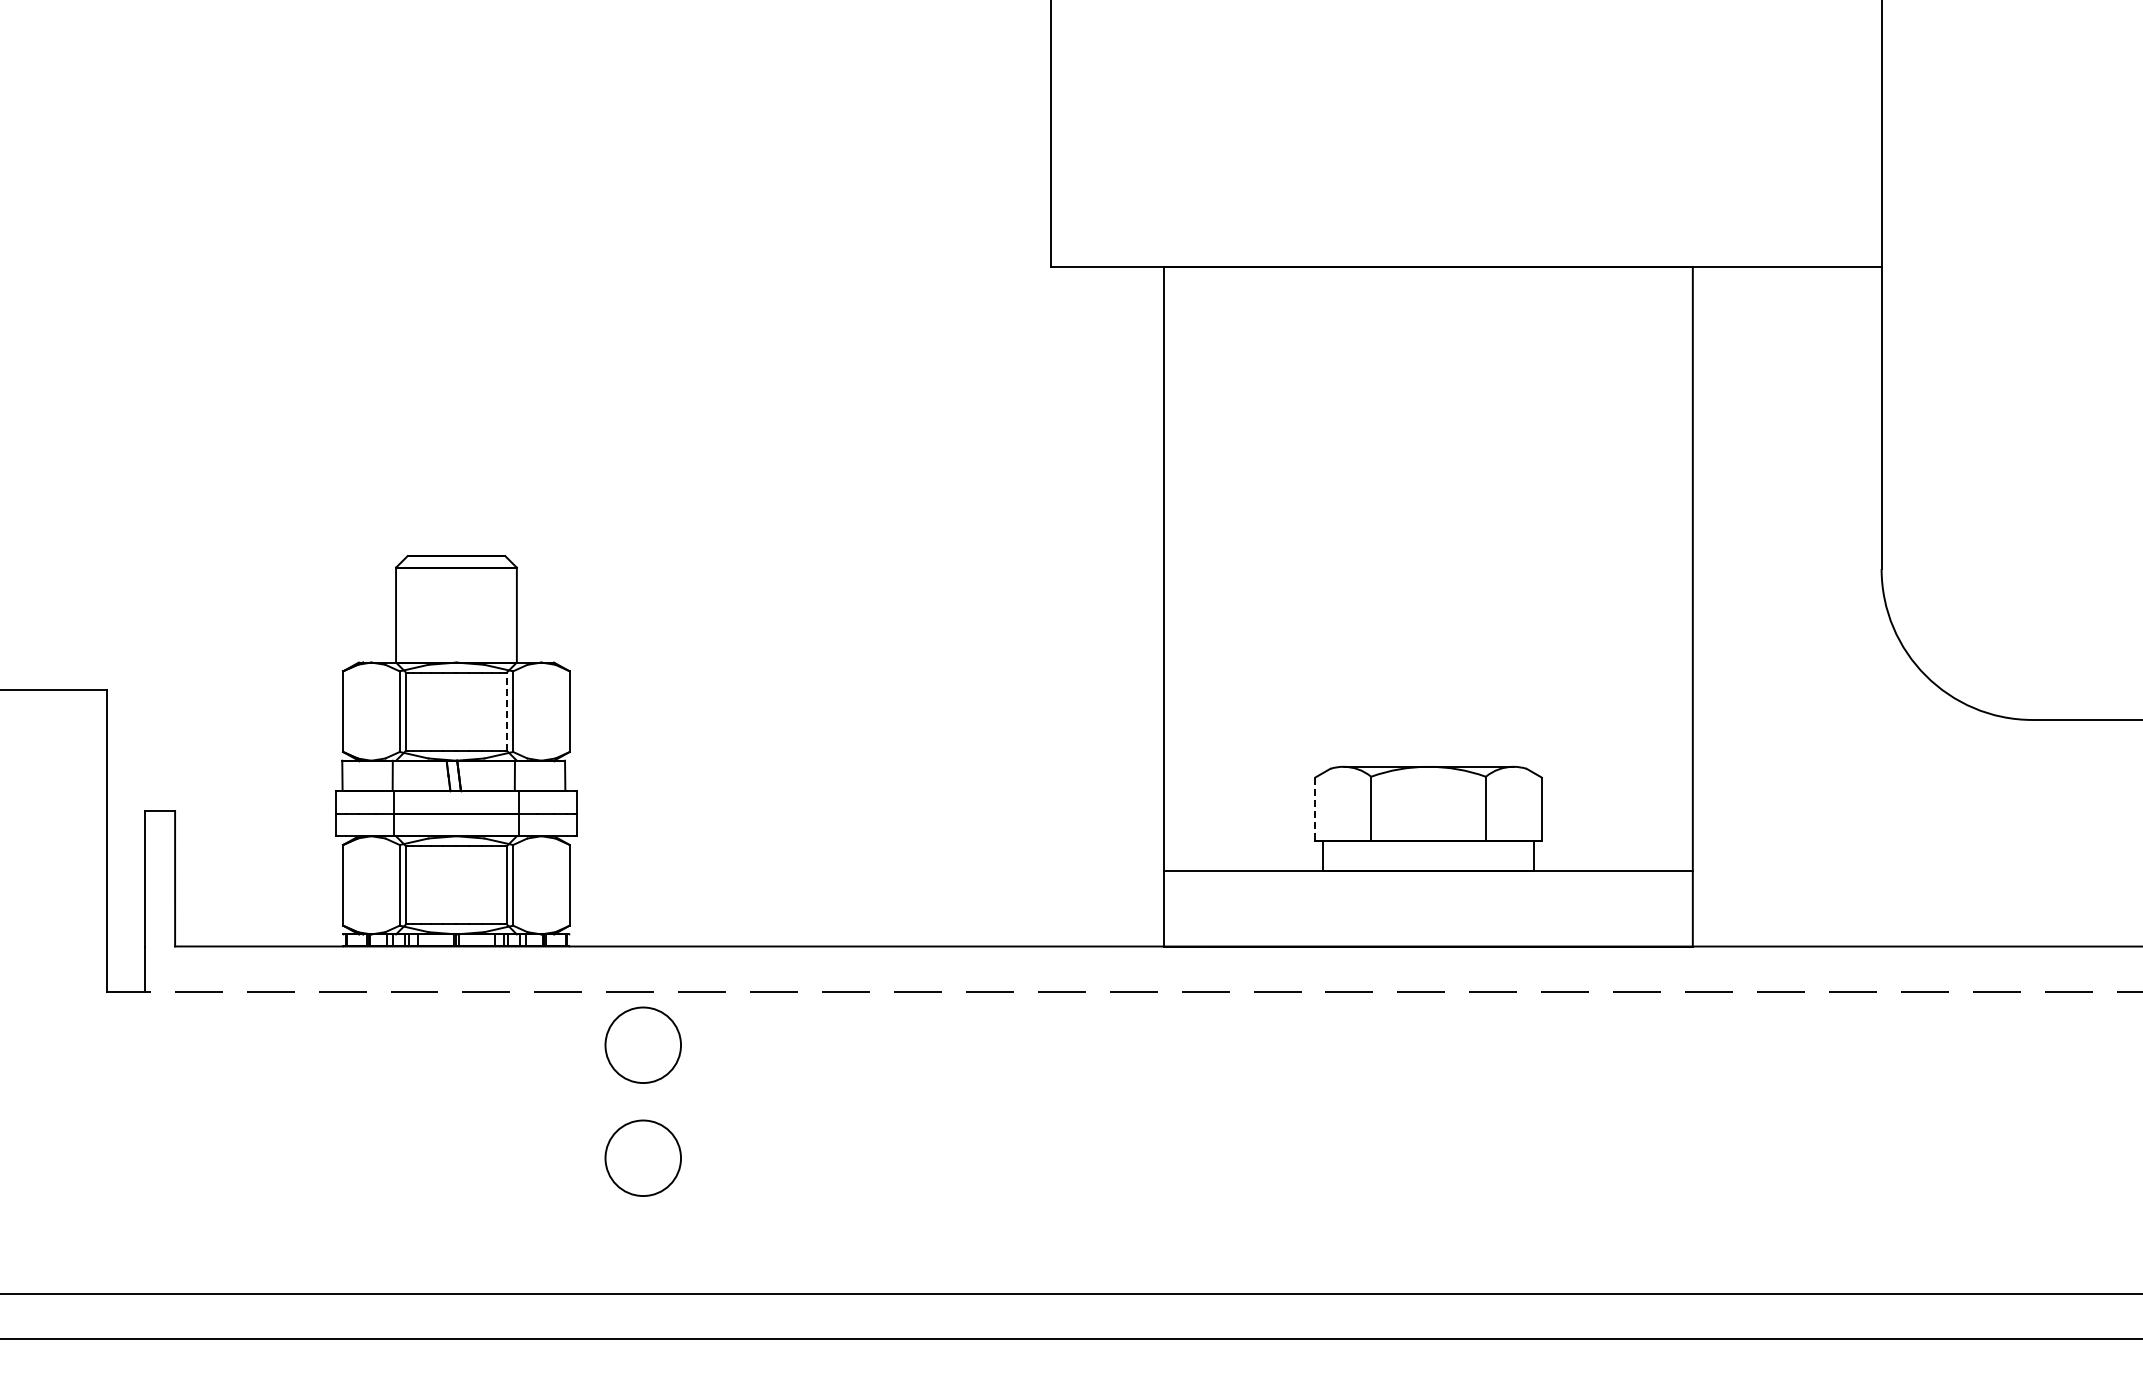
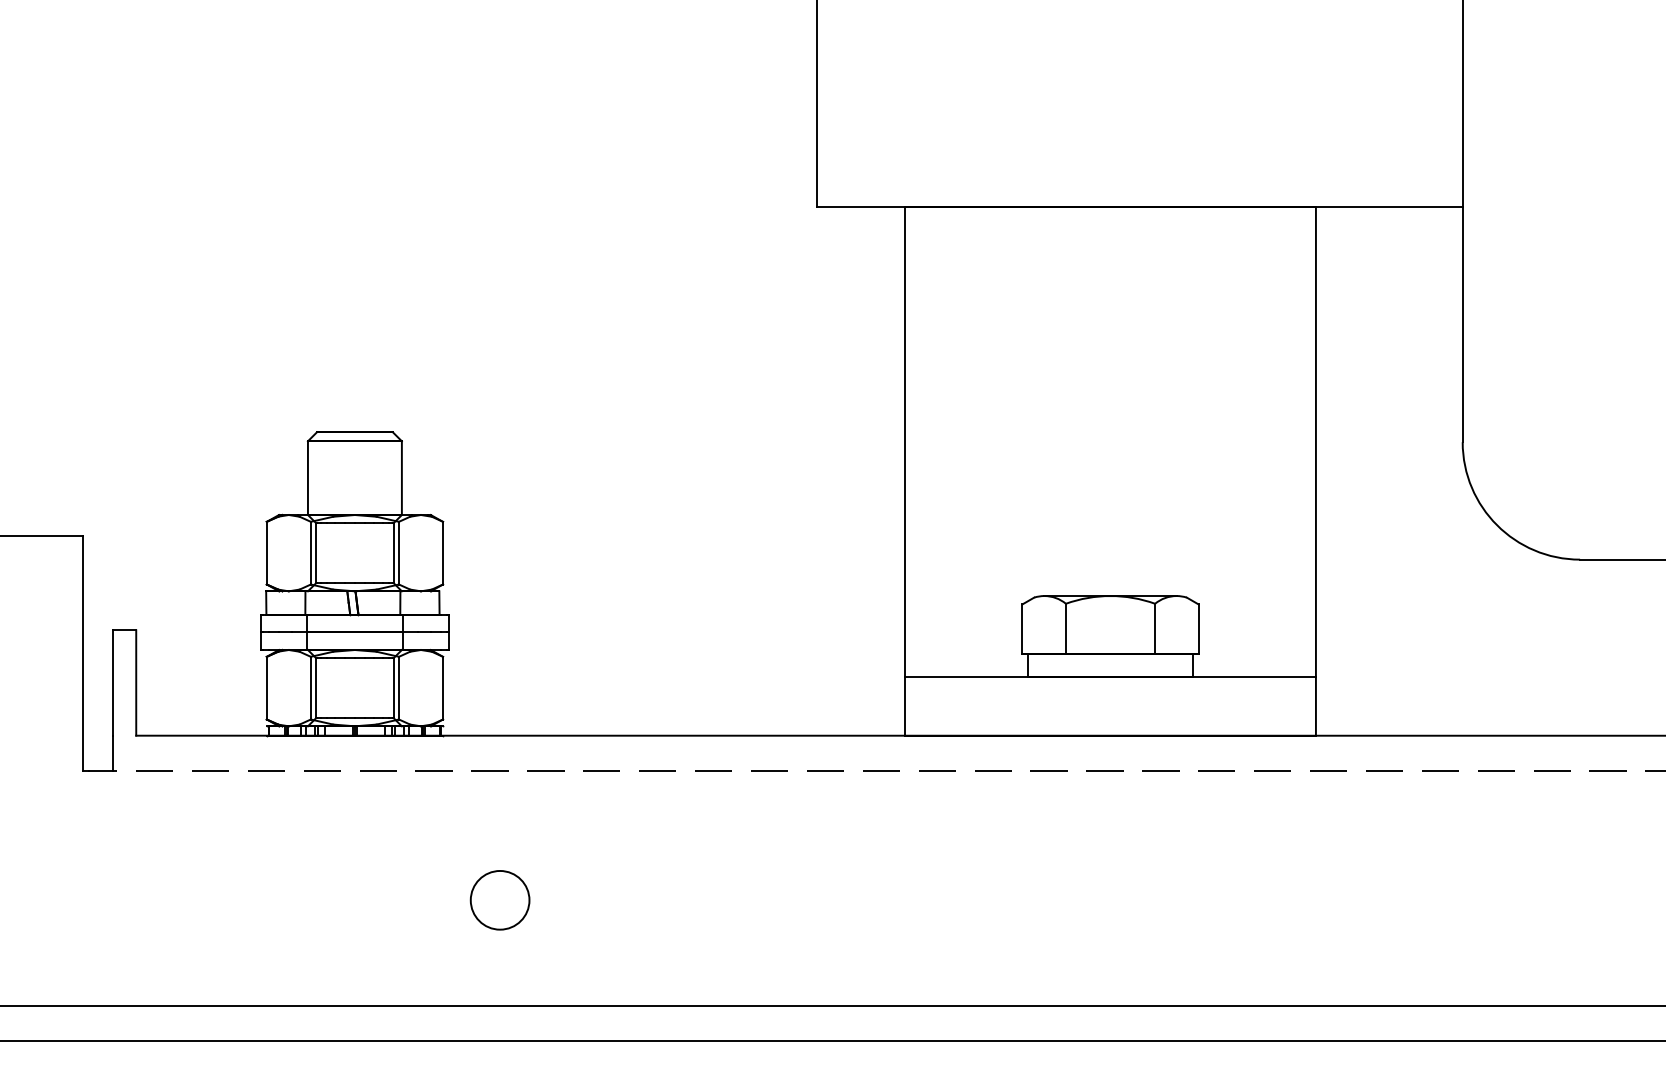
line: (506, 711) -> (393, 553), dashed -> solid
line: (1315, 809) -> (1022, 629), dashed -> solid
circle: (642, 1044) -> (499, 811), removed

